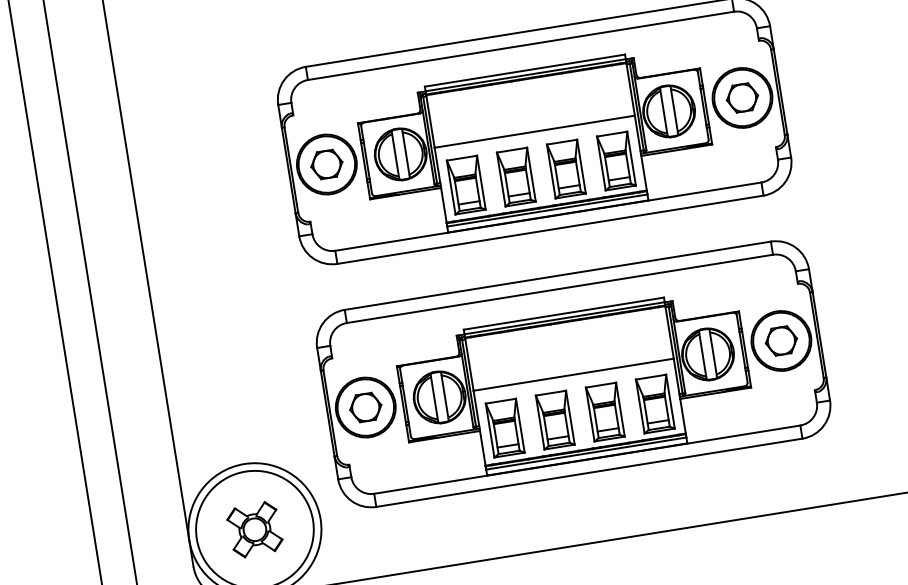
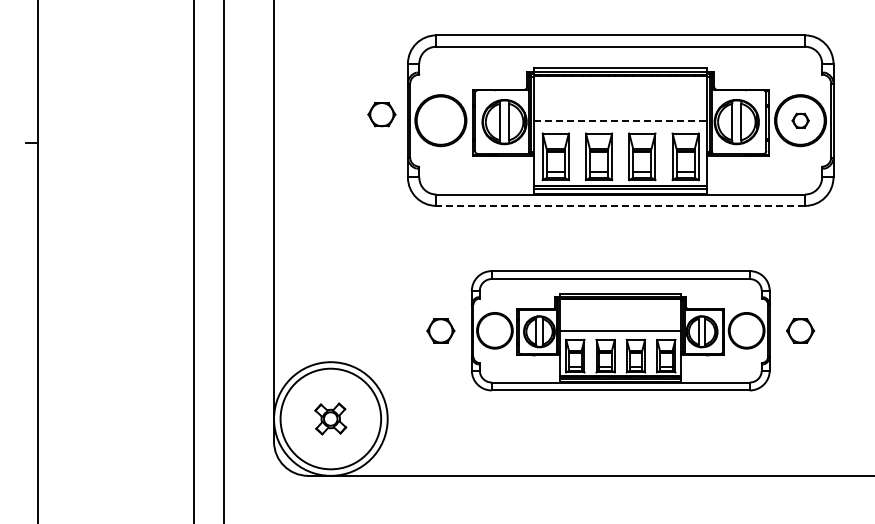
part: (742, 97) -> (800, 120), size x0.6
line: (534, 132) -> (620, 121), solid -> dashed
part: (326, 164) -> (381, 114), moved
line: (550, 229) -> (620, 205), solid -> dashed
part: (573, 373) -> (620, 330), size x0.7
part: (254, 529) -> (330, 418), size x0.7

